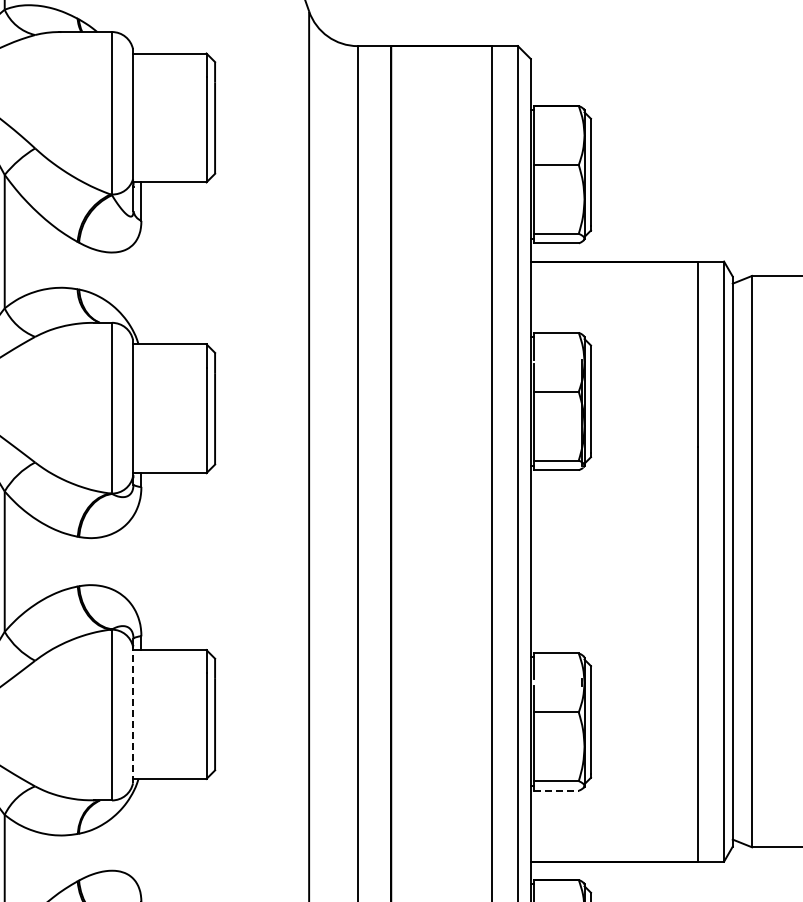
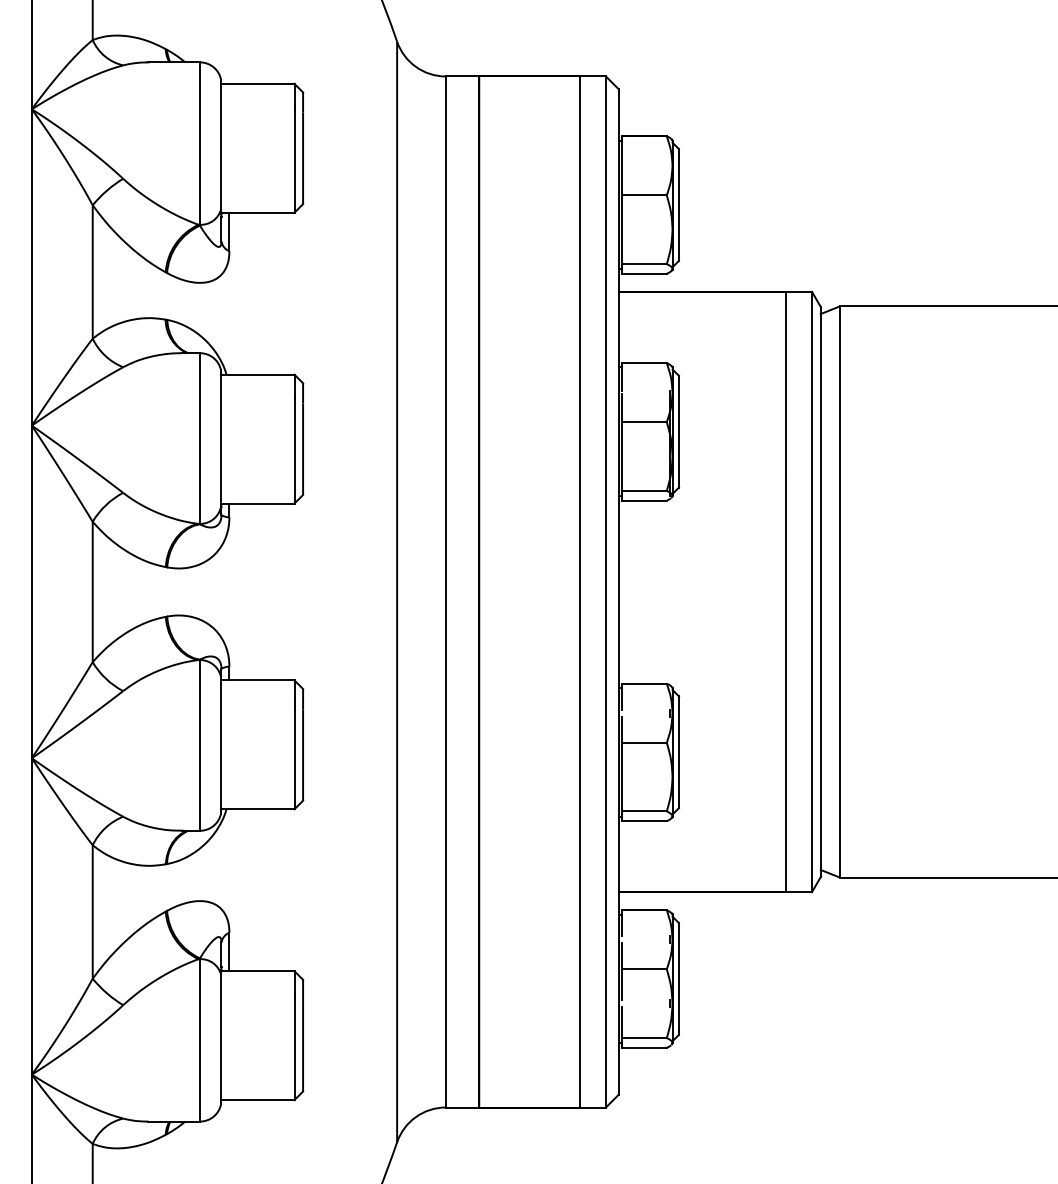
line: (133, 714) -> (221, 744), dashed -> solid
line: (557, 791) -> (645, 821), dashed -> solid

